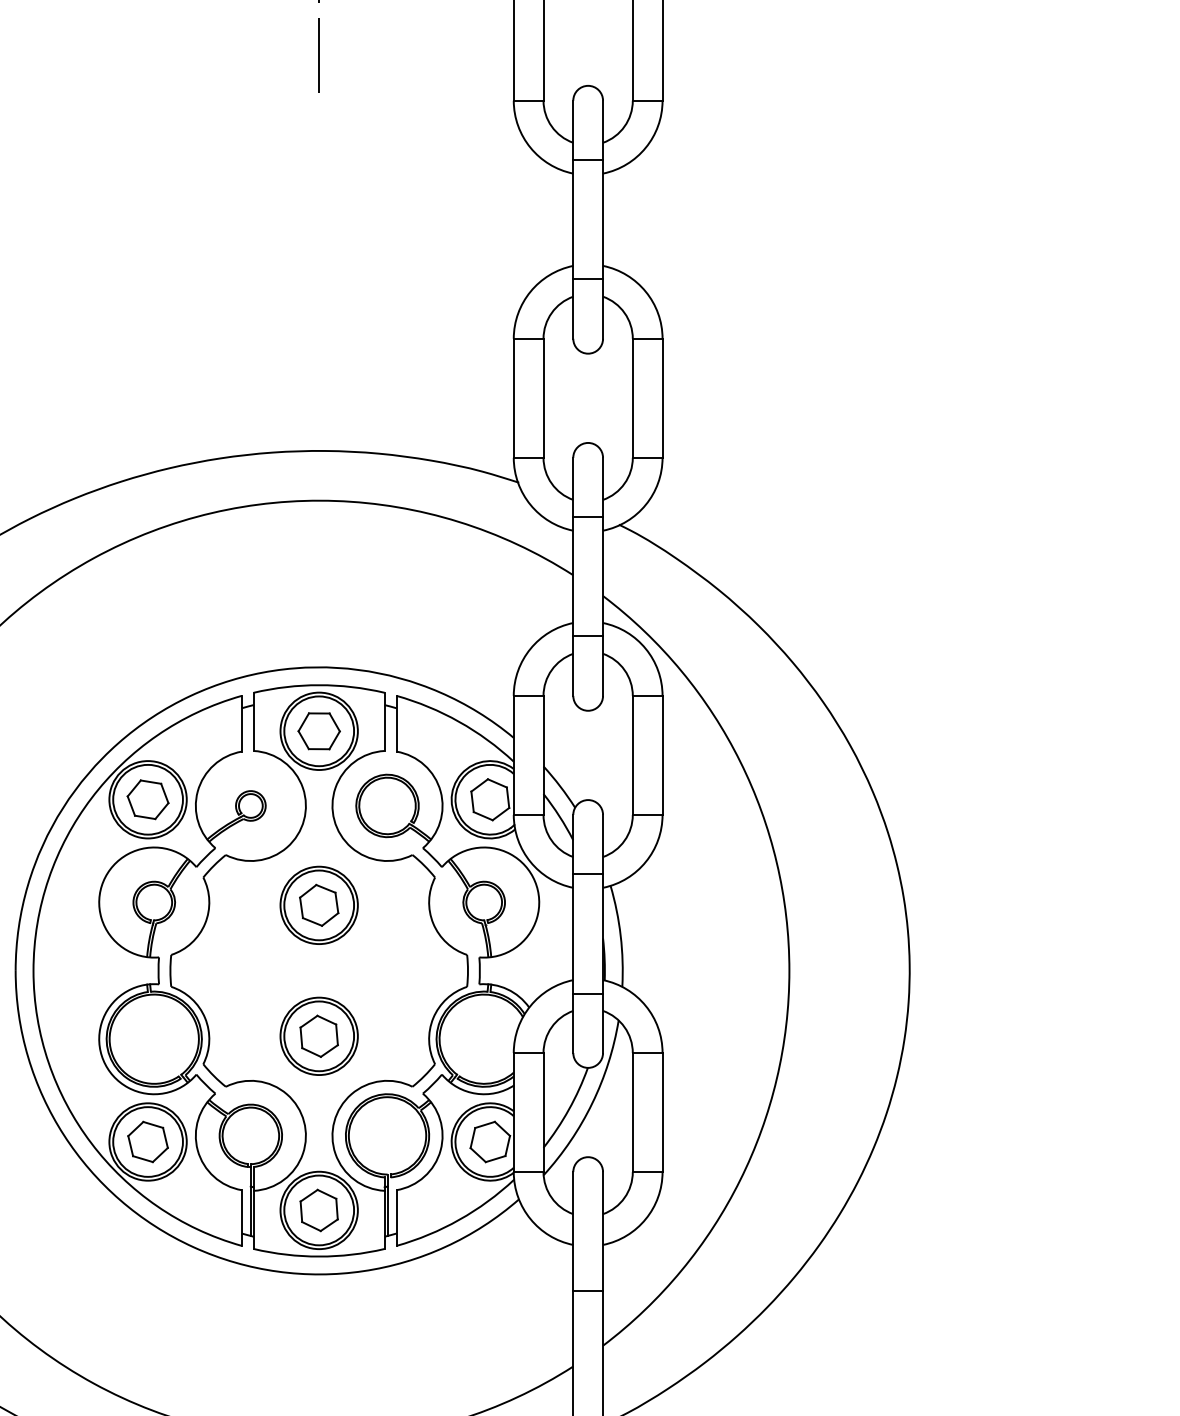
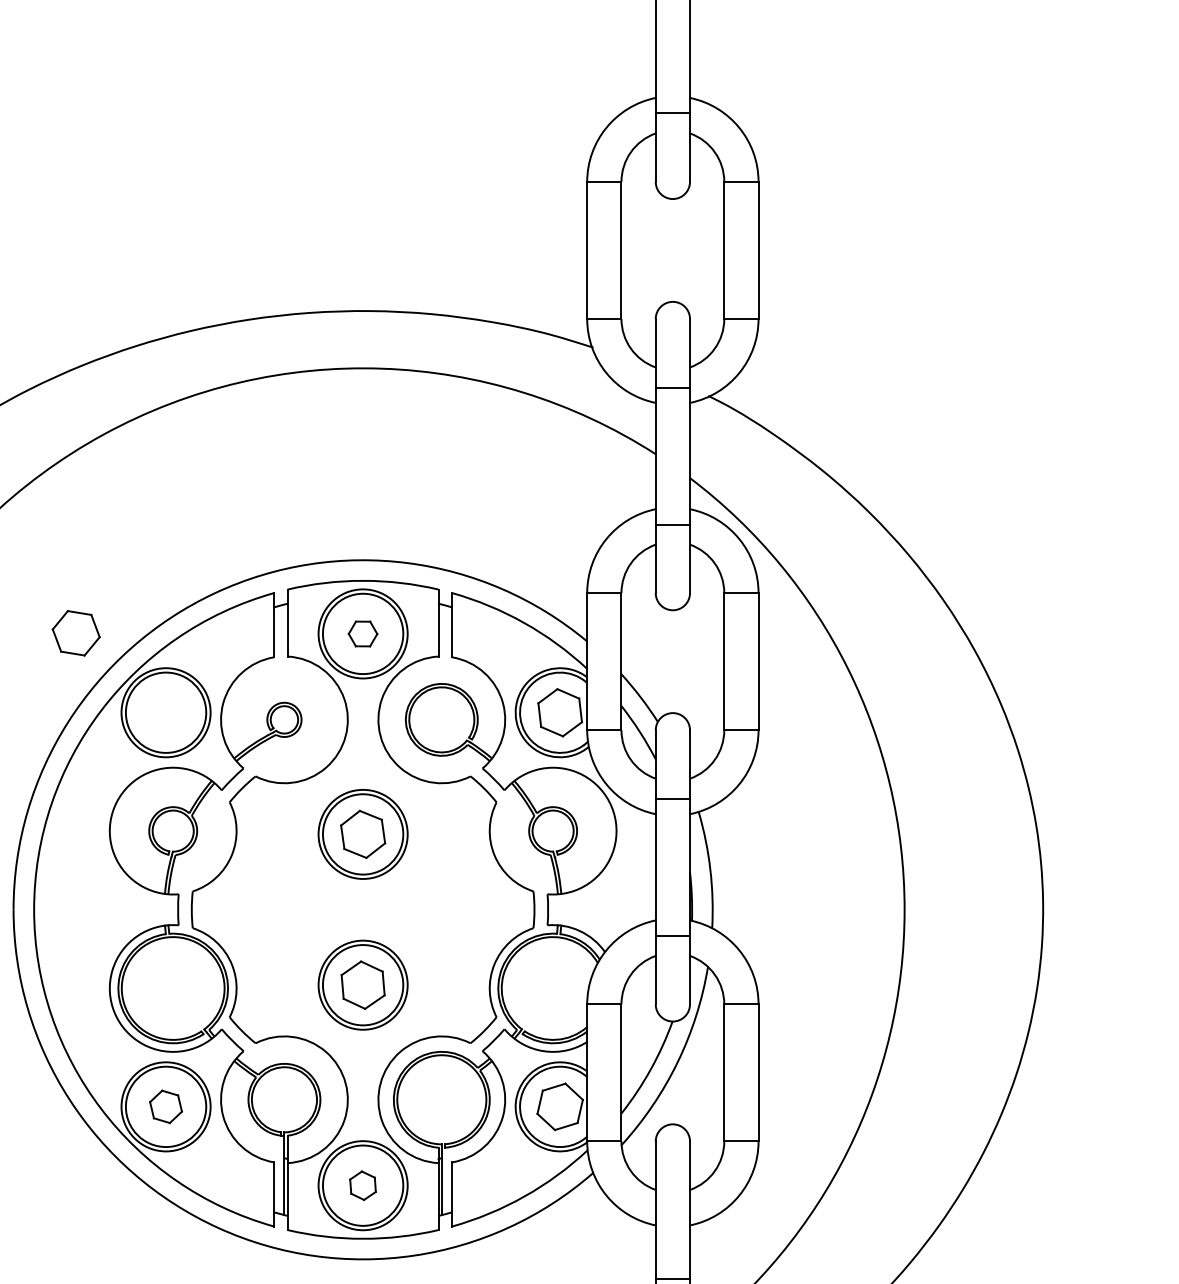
part: (318, 731) -> (362, 634), size x0.6
part: (147, 799) -> (75, 632), moved
part: (147, 1141) -> (165, 1106), size x0.7
part: (318, 1210) -> (362, 1185), size x0.6

